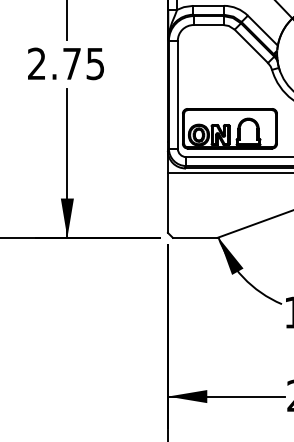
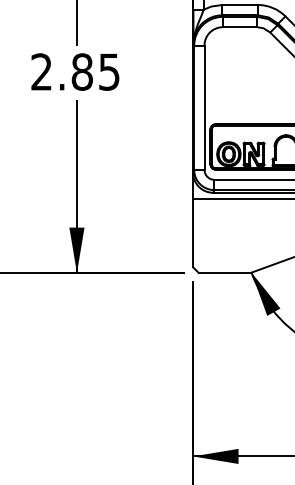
text: (72, 63) -> (82, 71), 2.75 -> 2.85

